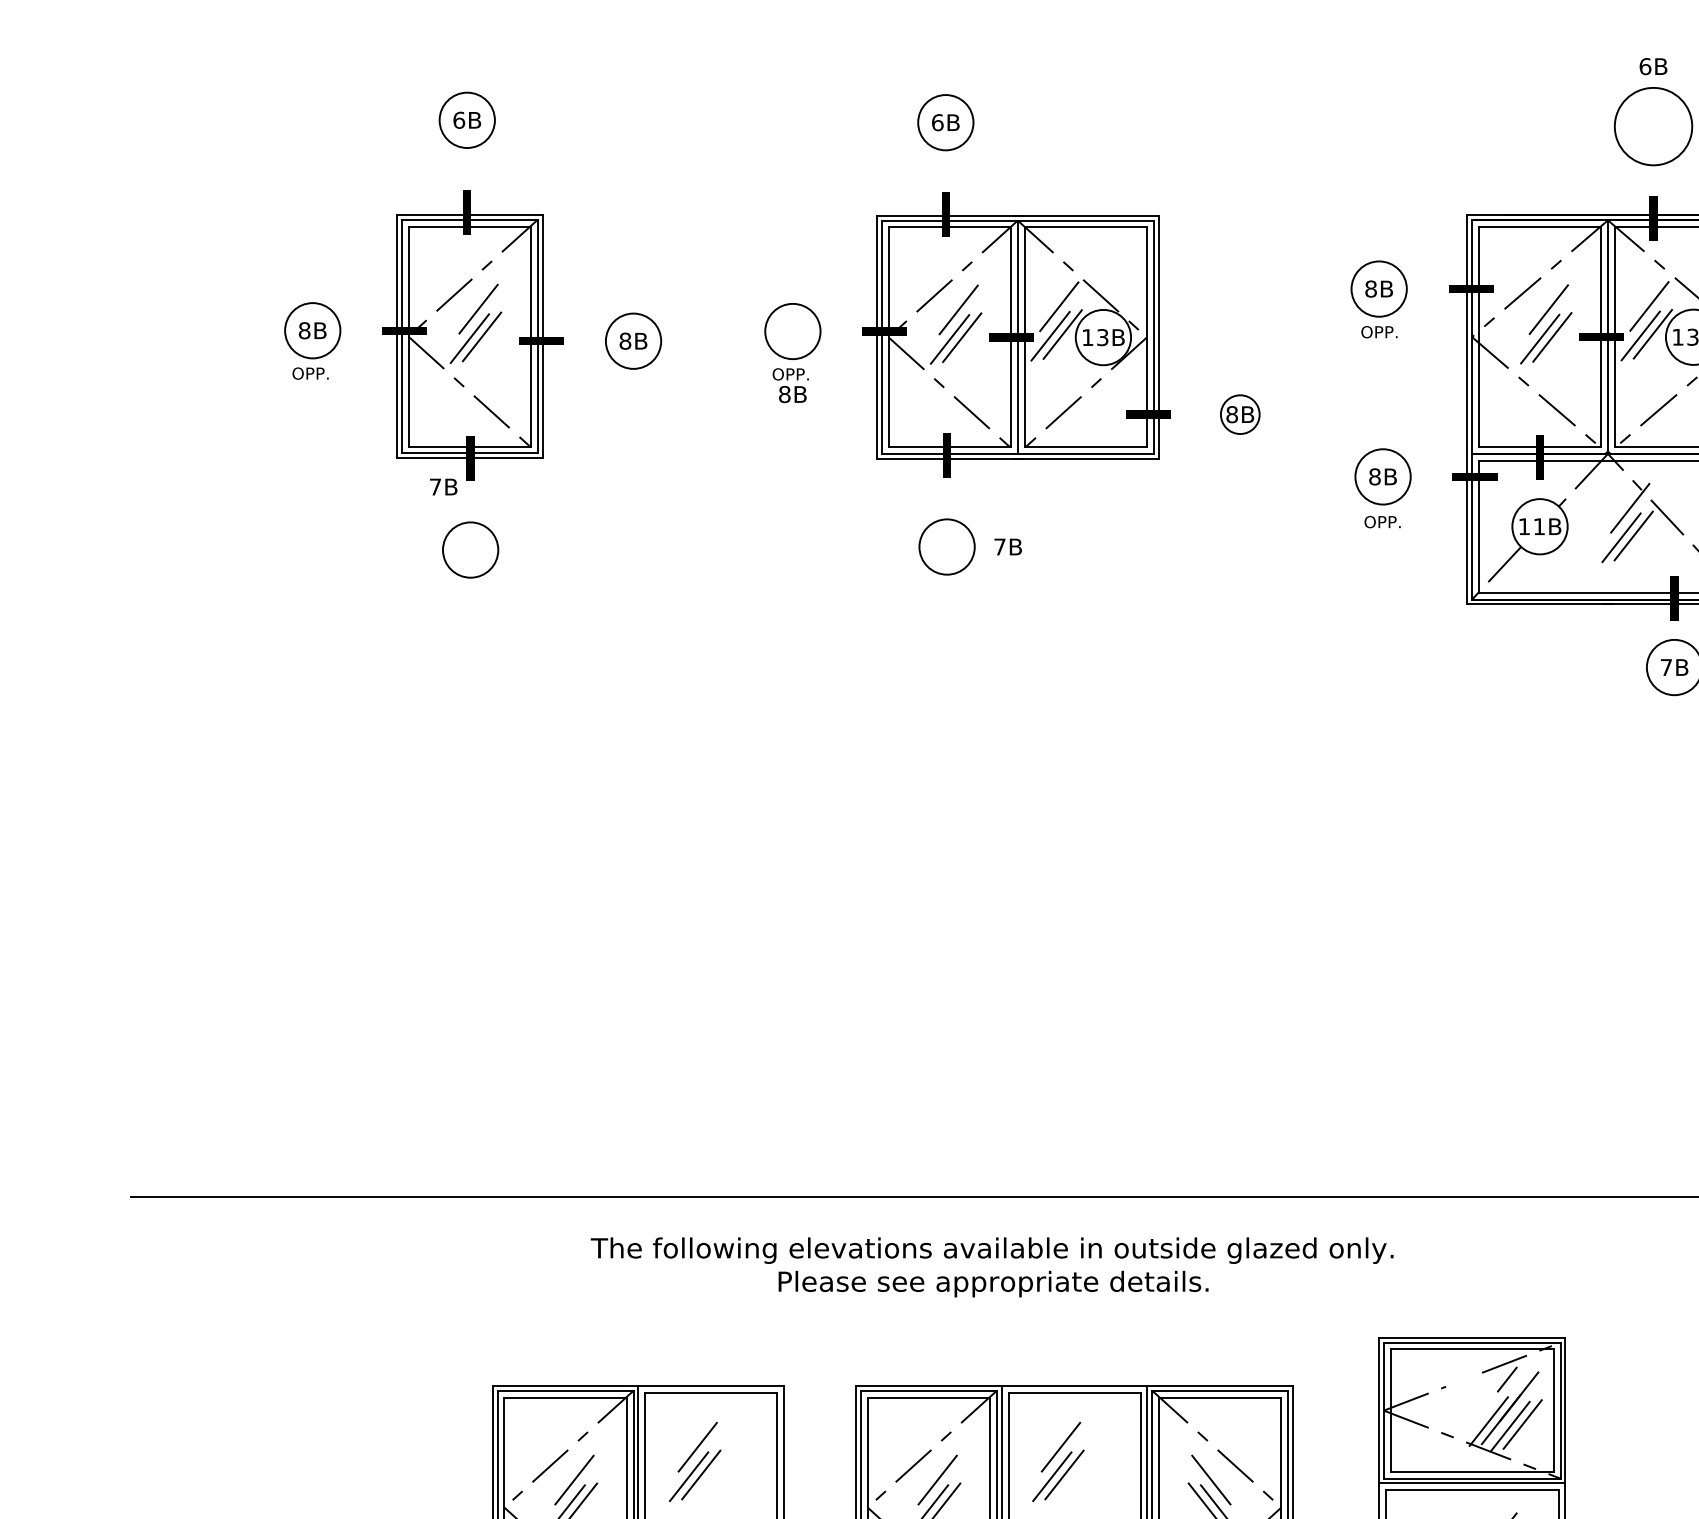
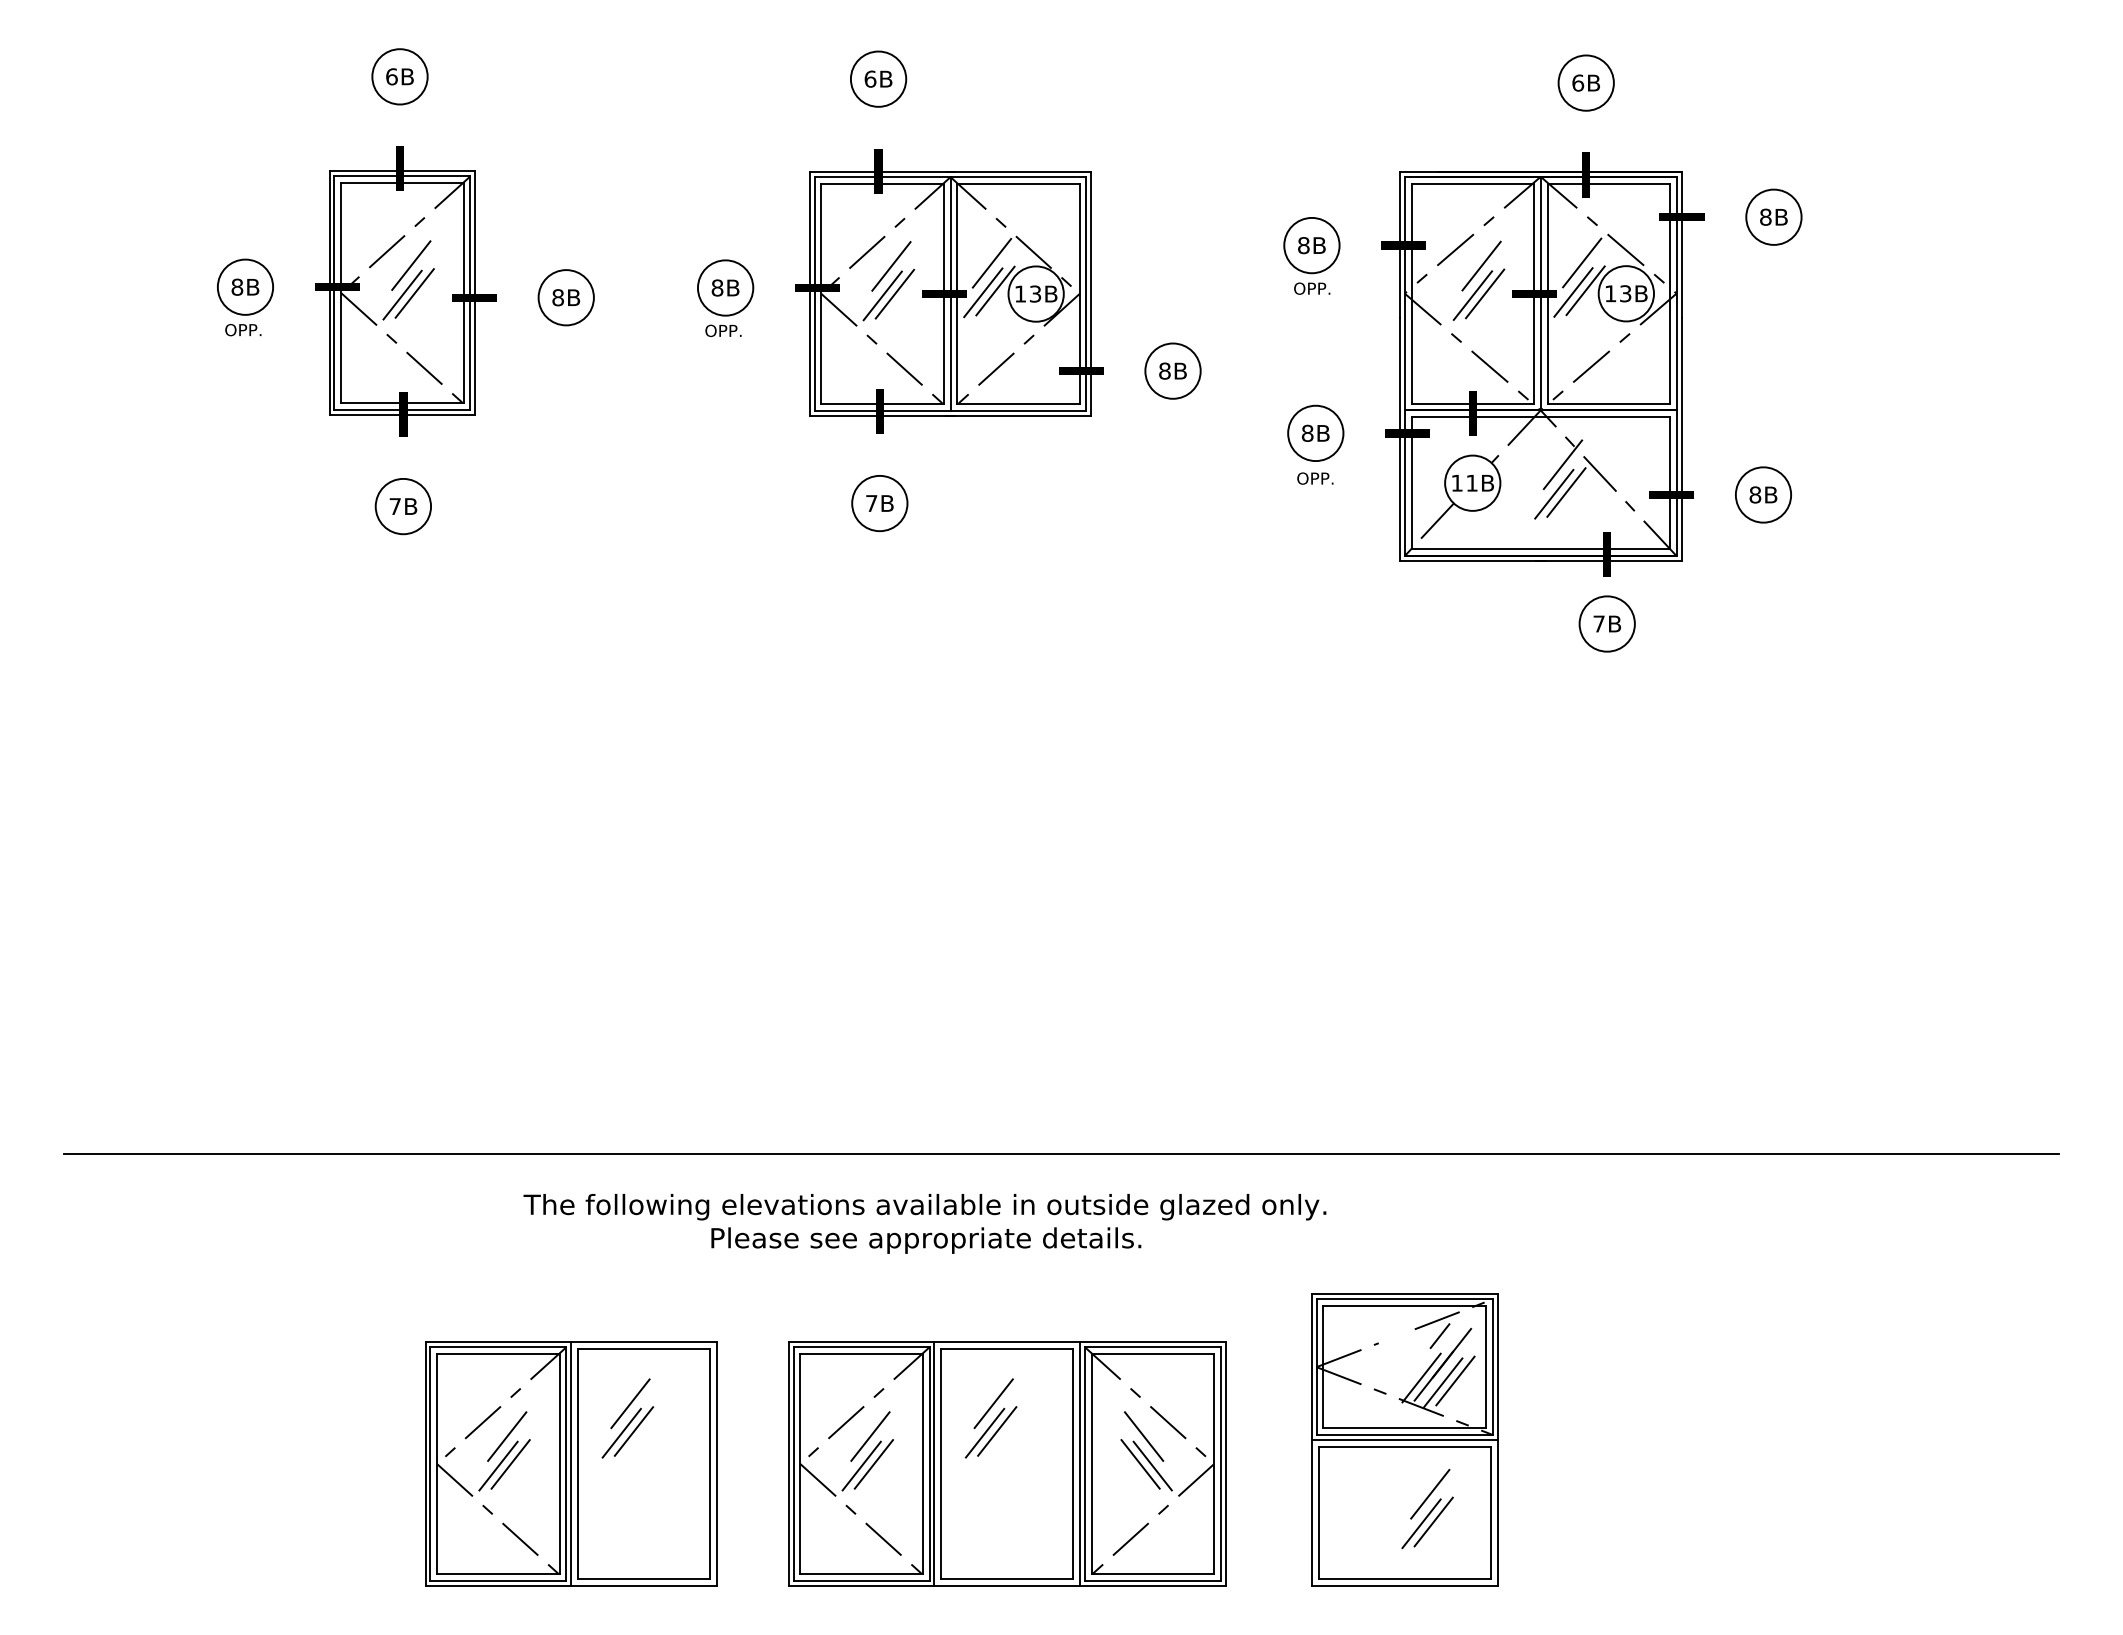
text: (1652, 66) -> (1585, 82), moved
circle: (1652, 126) -> (1585, 82), size x0.71
text: (792, 394) -> (725, 287), moved
circle: (1239, 414) -> (1172, 370), size x1.43
text: (443, 487) -> (403, 506), moved
text: (1007, 547) -> (879, 503), moved

